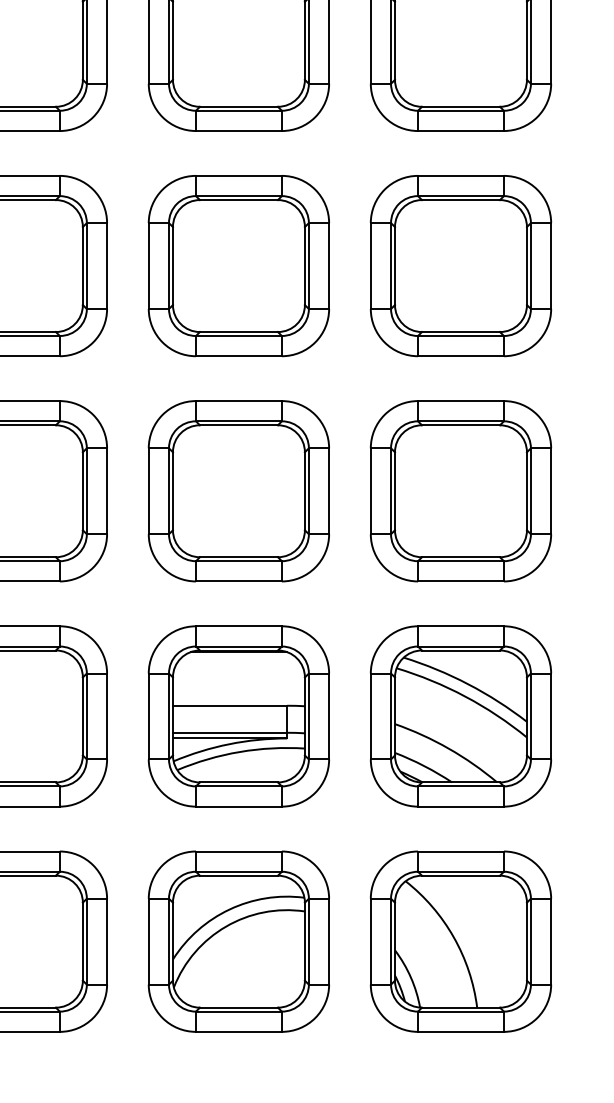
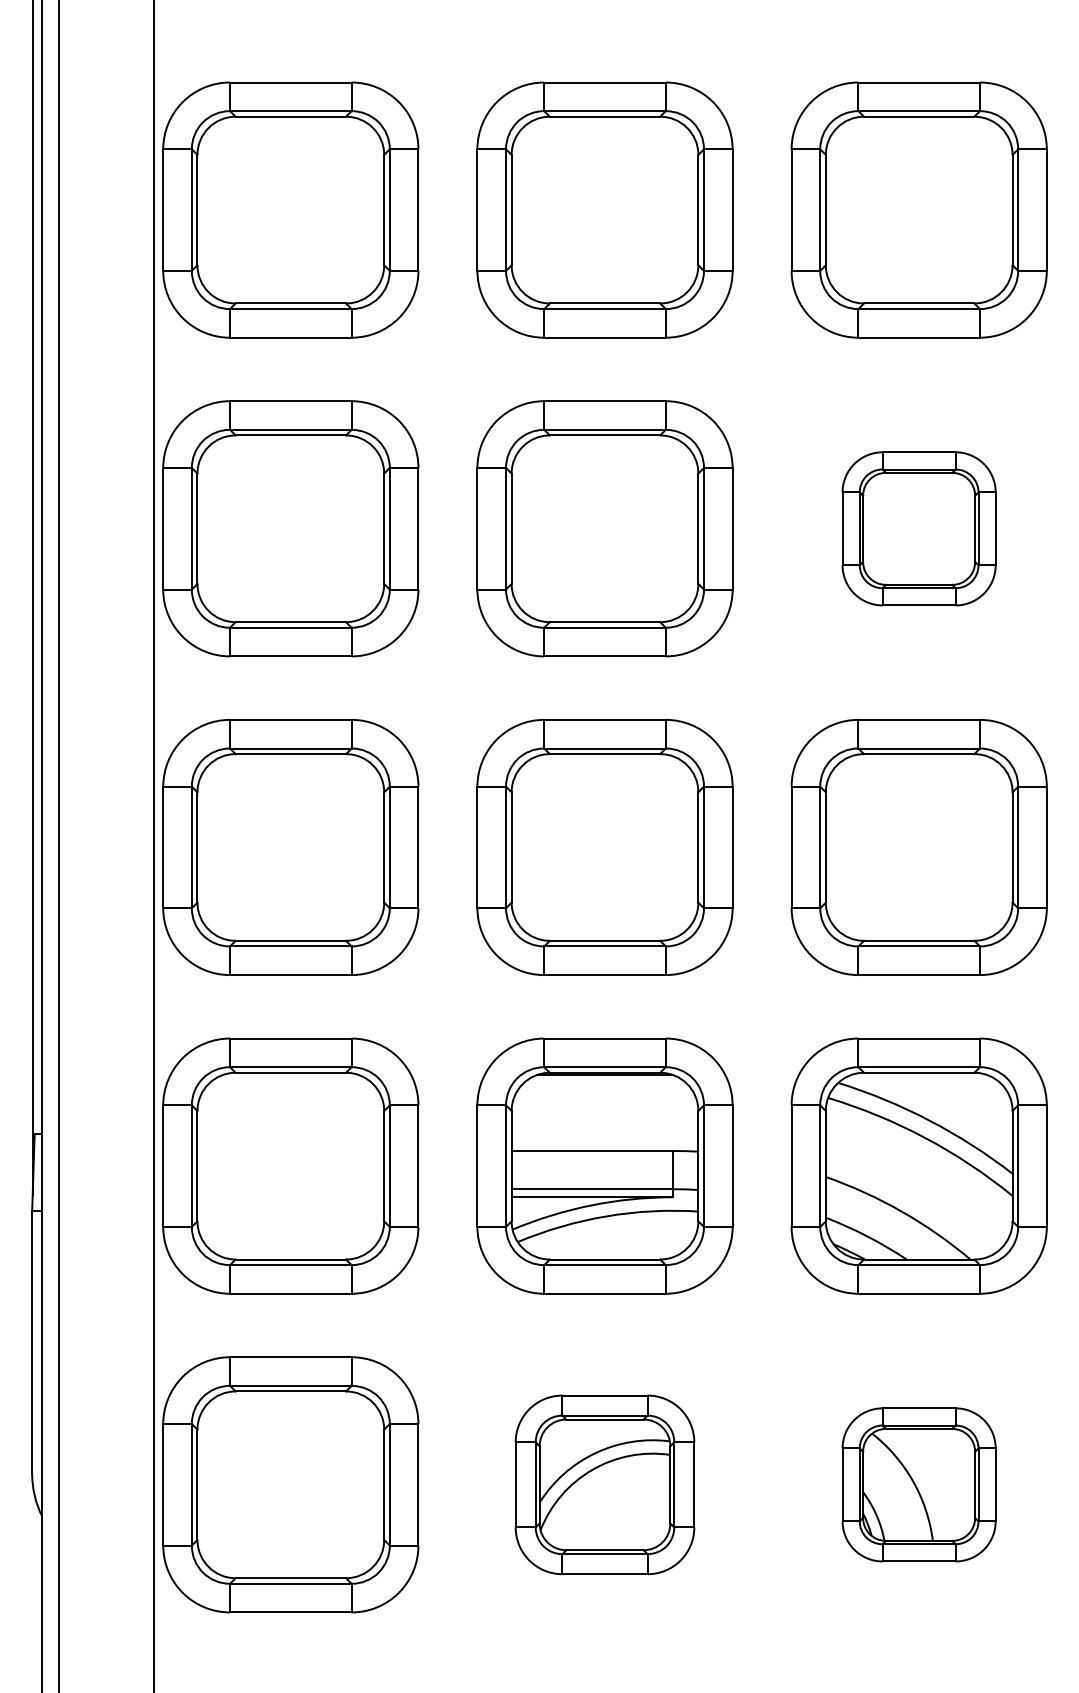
part: (460, 265) -> (918, 528), size x0.6
part: (238, 941) -> (604, 1484), size x0.7
part: (460, 941) -> (918, 1484), size x0.6

